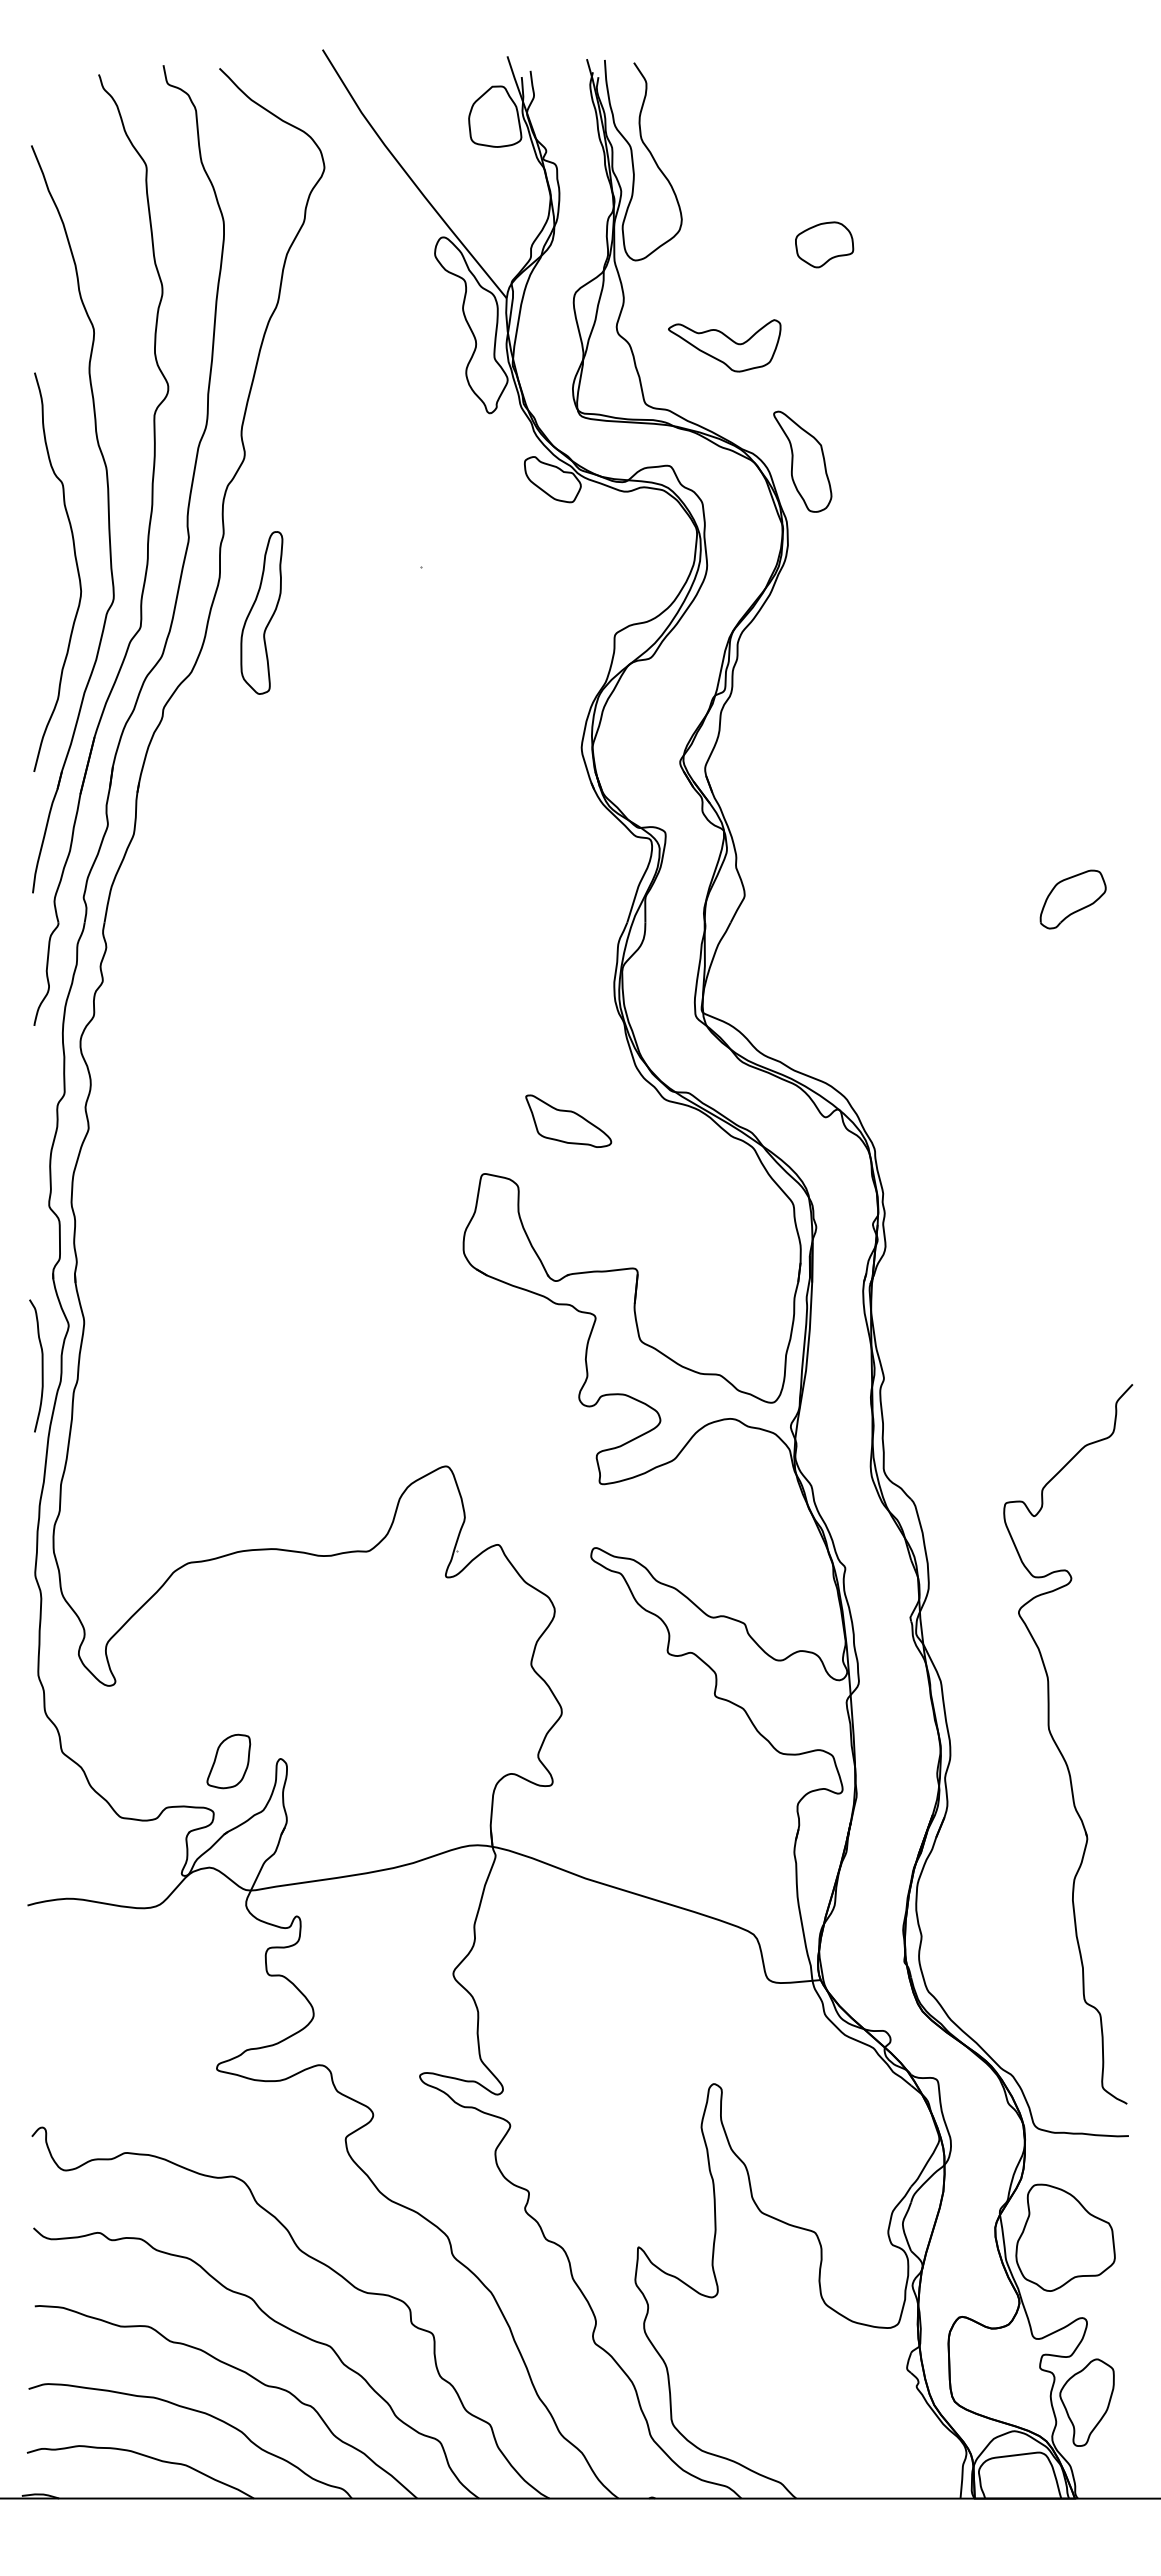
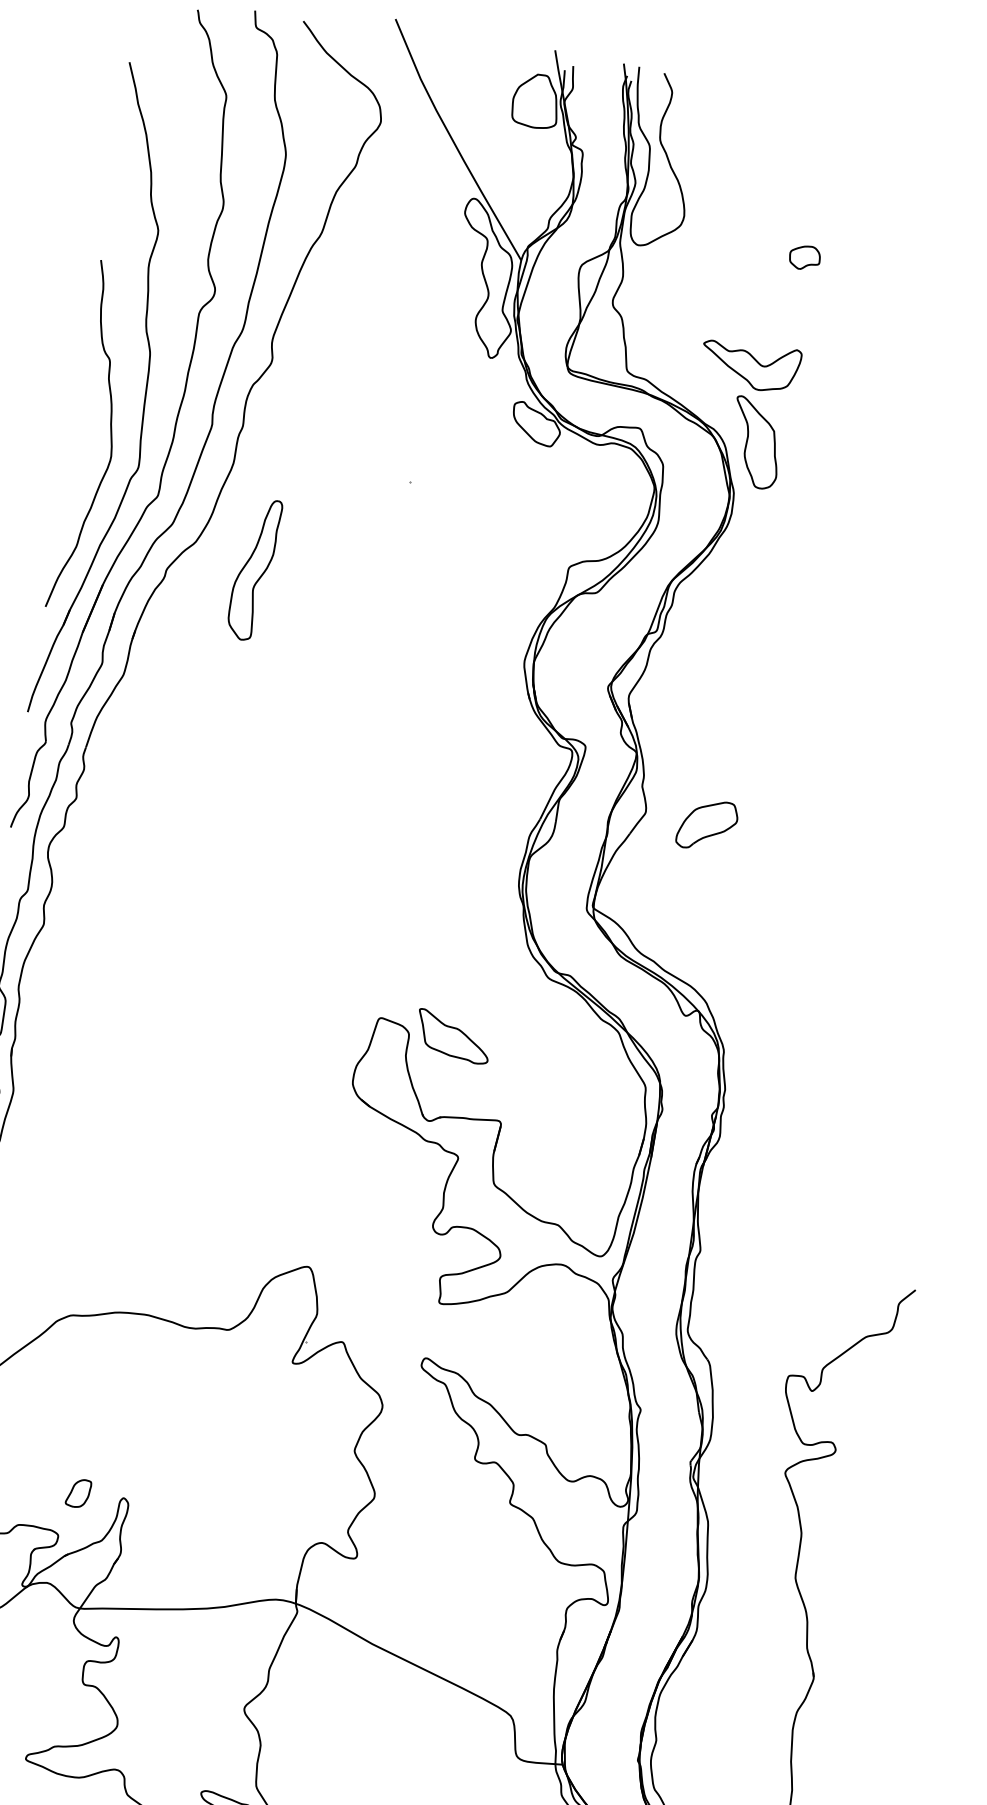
part: (824, 244) -> (804, 257), size x0.6
part: (724, 345) -> (750, 365), moved
part: (261, 612) -> (254, 569), moved
part: (1072, 899) -> (706, 825), moved
part: (568, 1120) -> (453, 1036), moved
part: (228, 1761) -> (78, 1493), size x0.6

